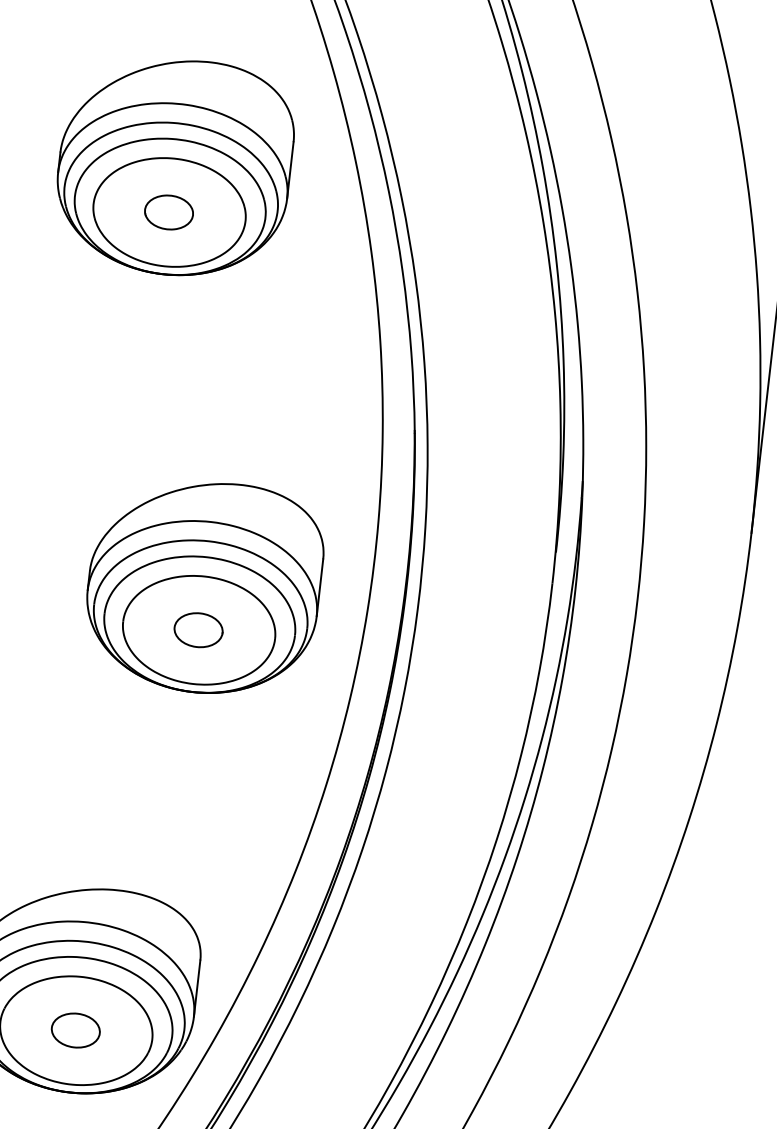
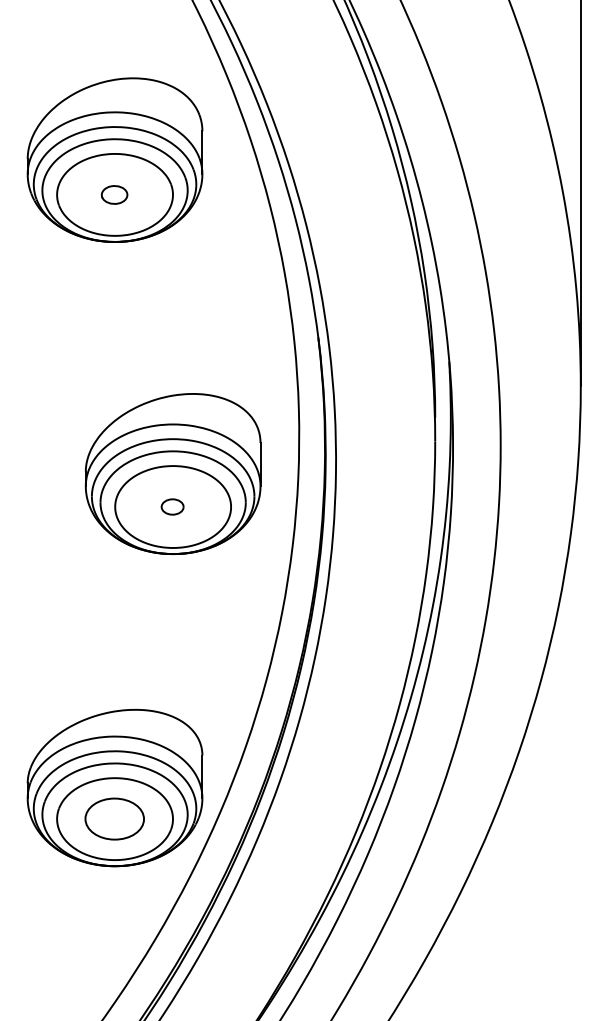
part: (168, 211) -> (114, 194), size x0.7
part: (198, 629) -> (172, 506), size x0.6
part: (75, 1029) -> (114, 818), size x1.6

